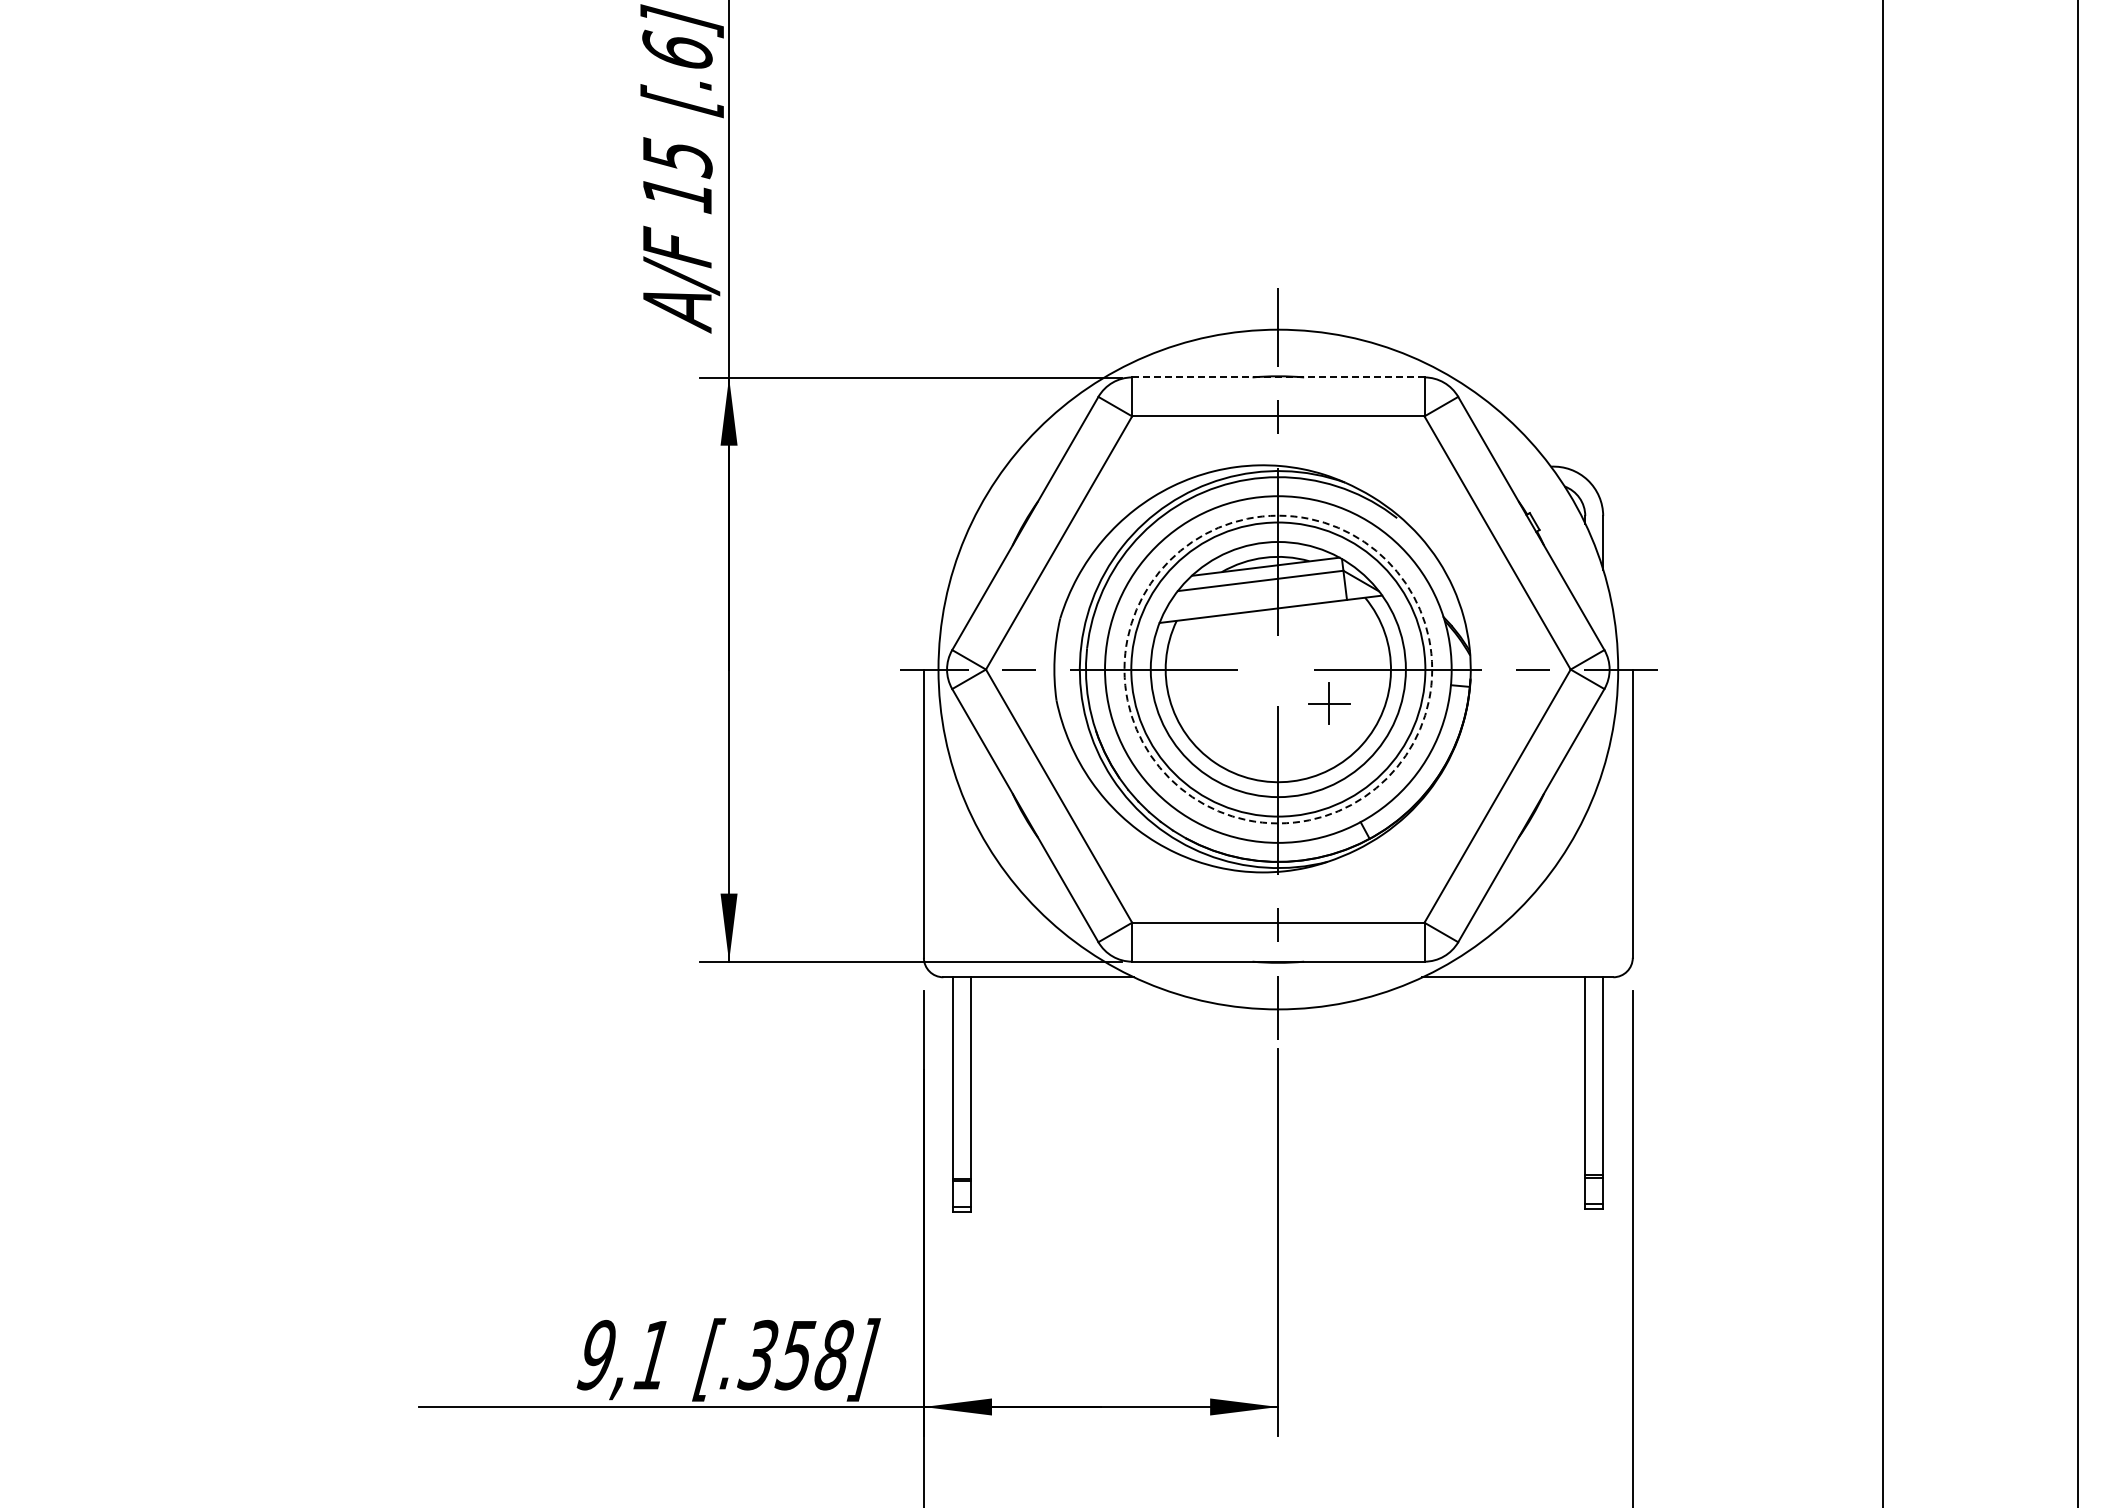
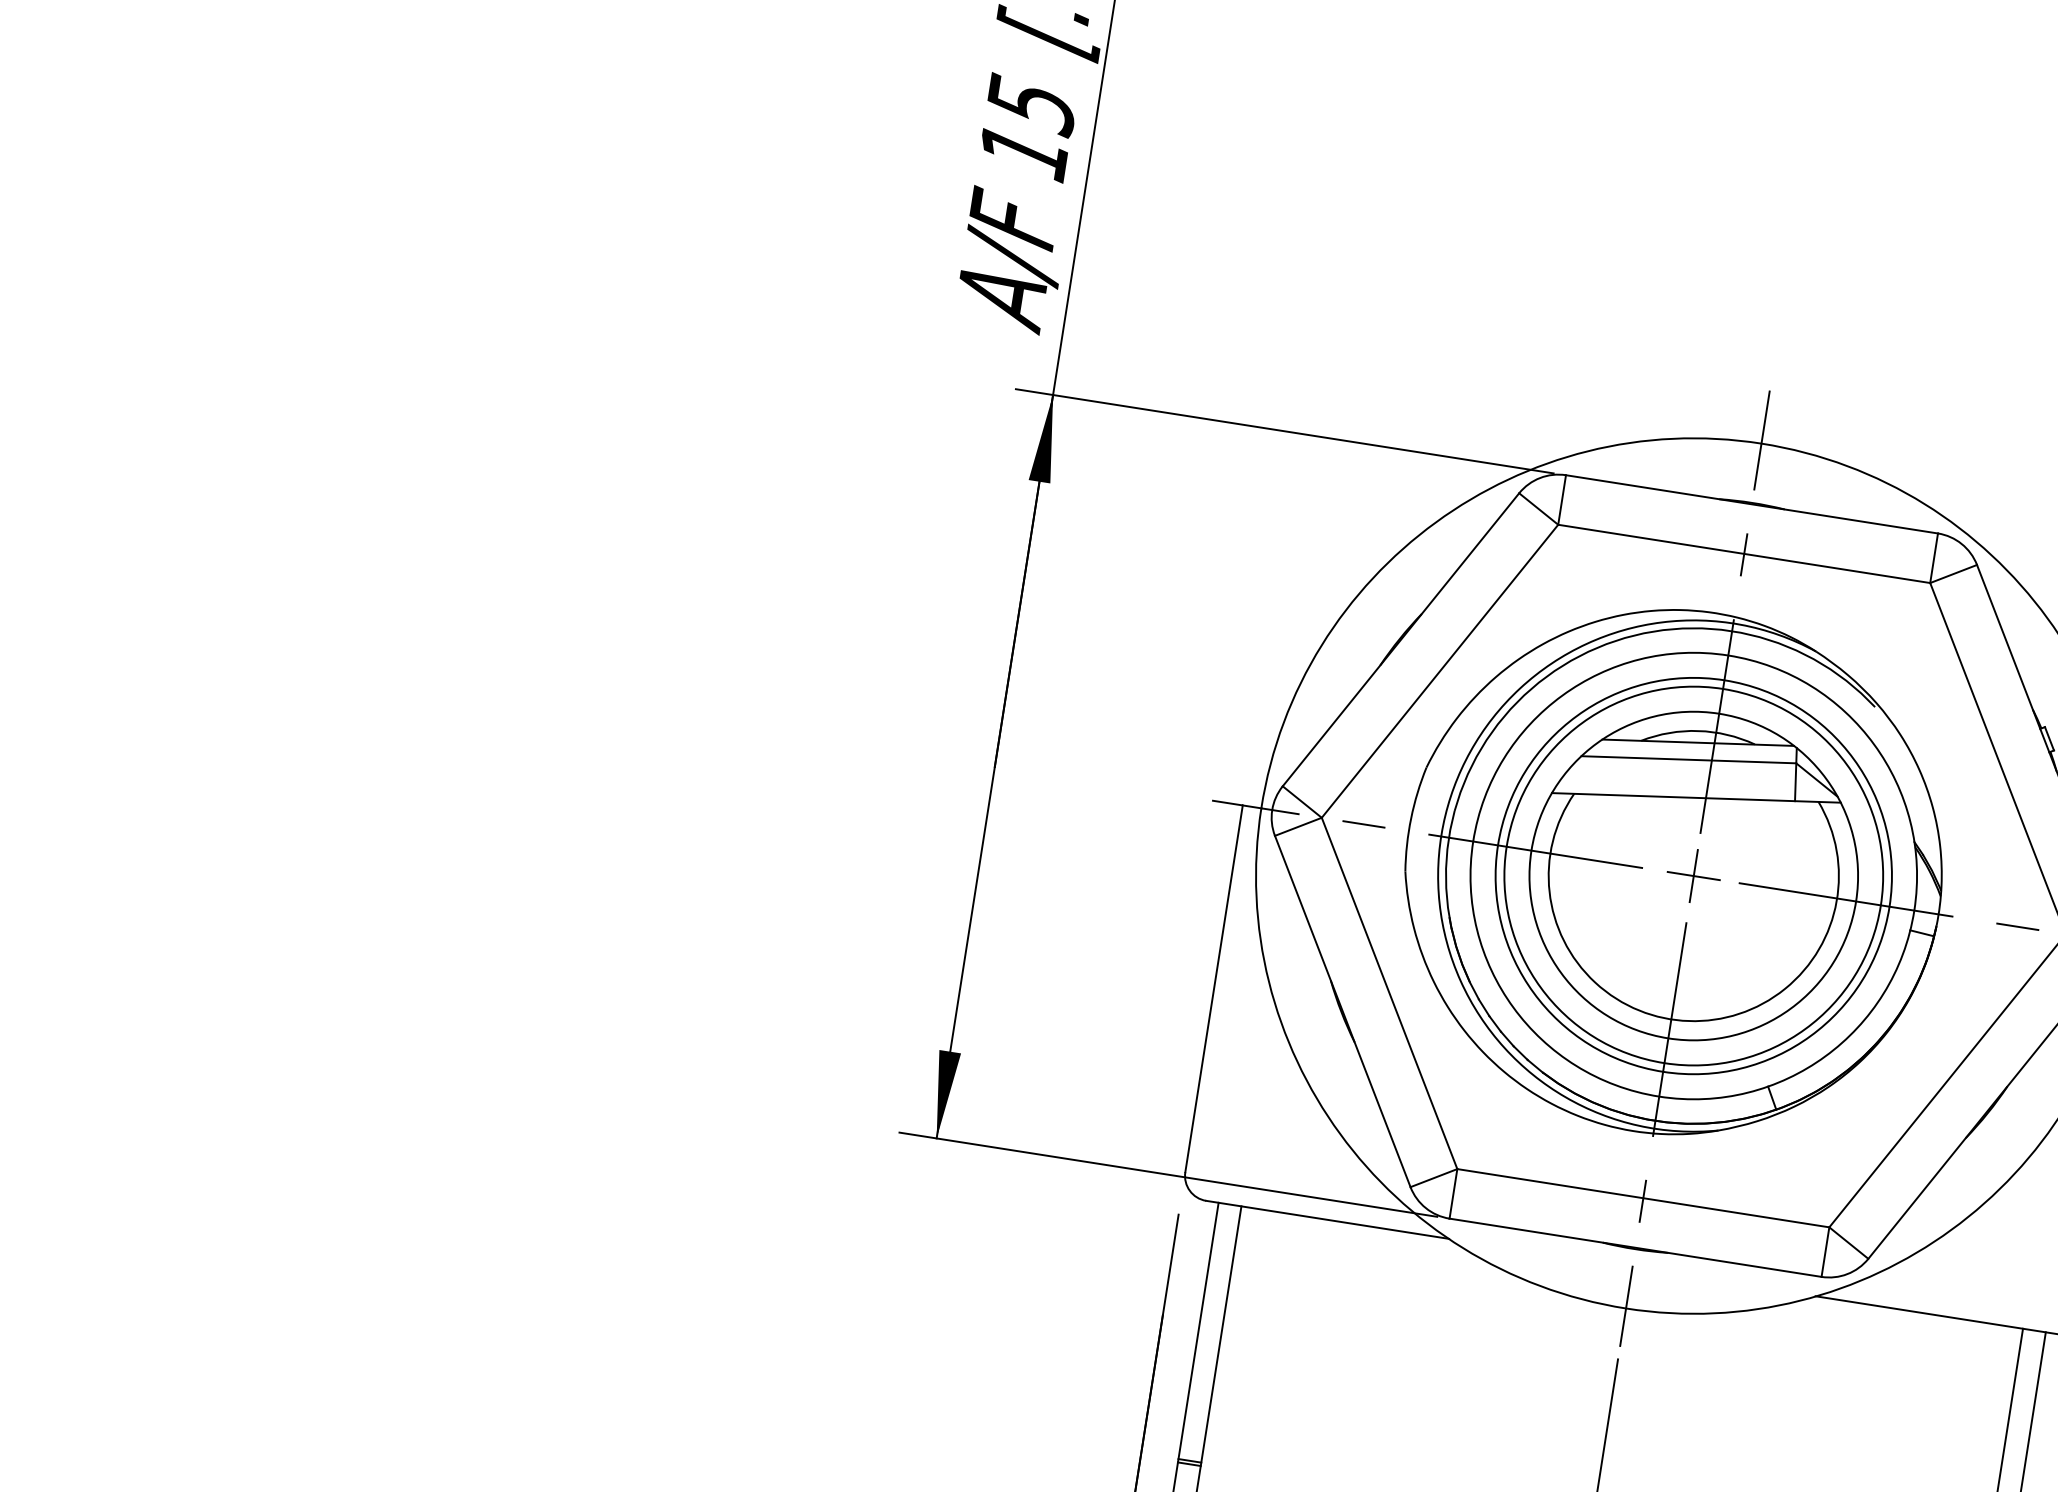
line: (1278, 377) -> (1752, 504), dashed -> solid
circle: (1278, 669) -> (1693, 876), dashed -> solid
part: (1329, 703) -> (1693, 876), moved

